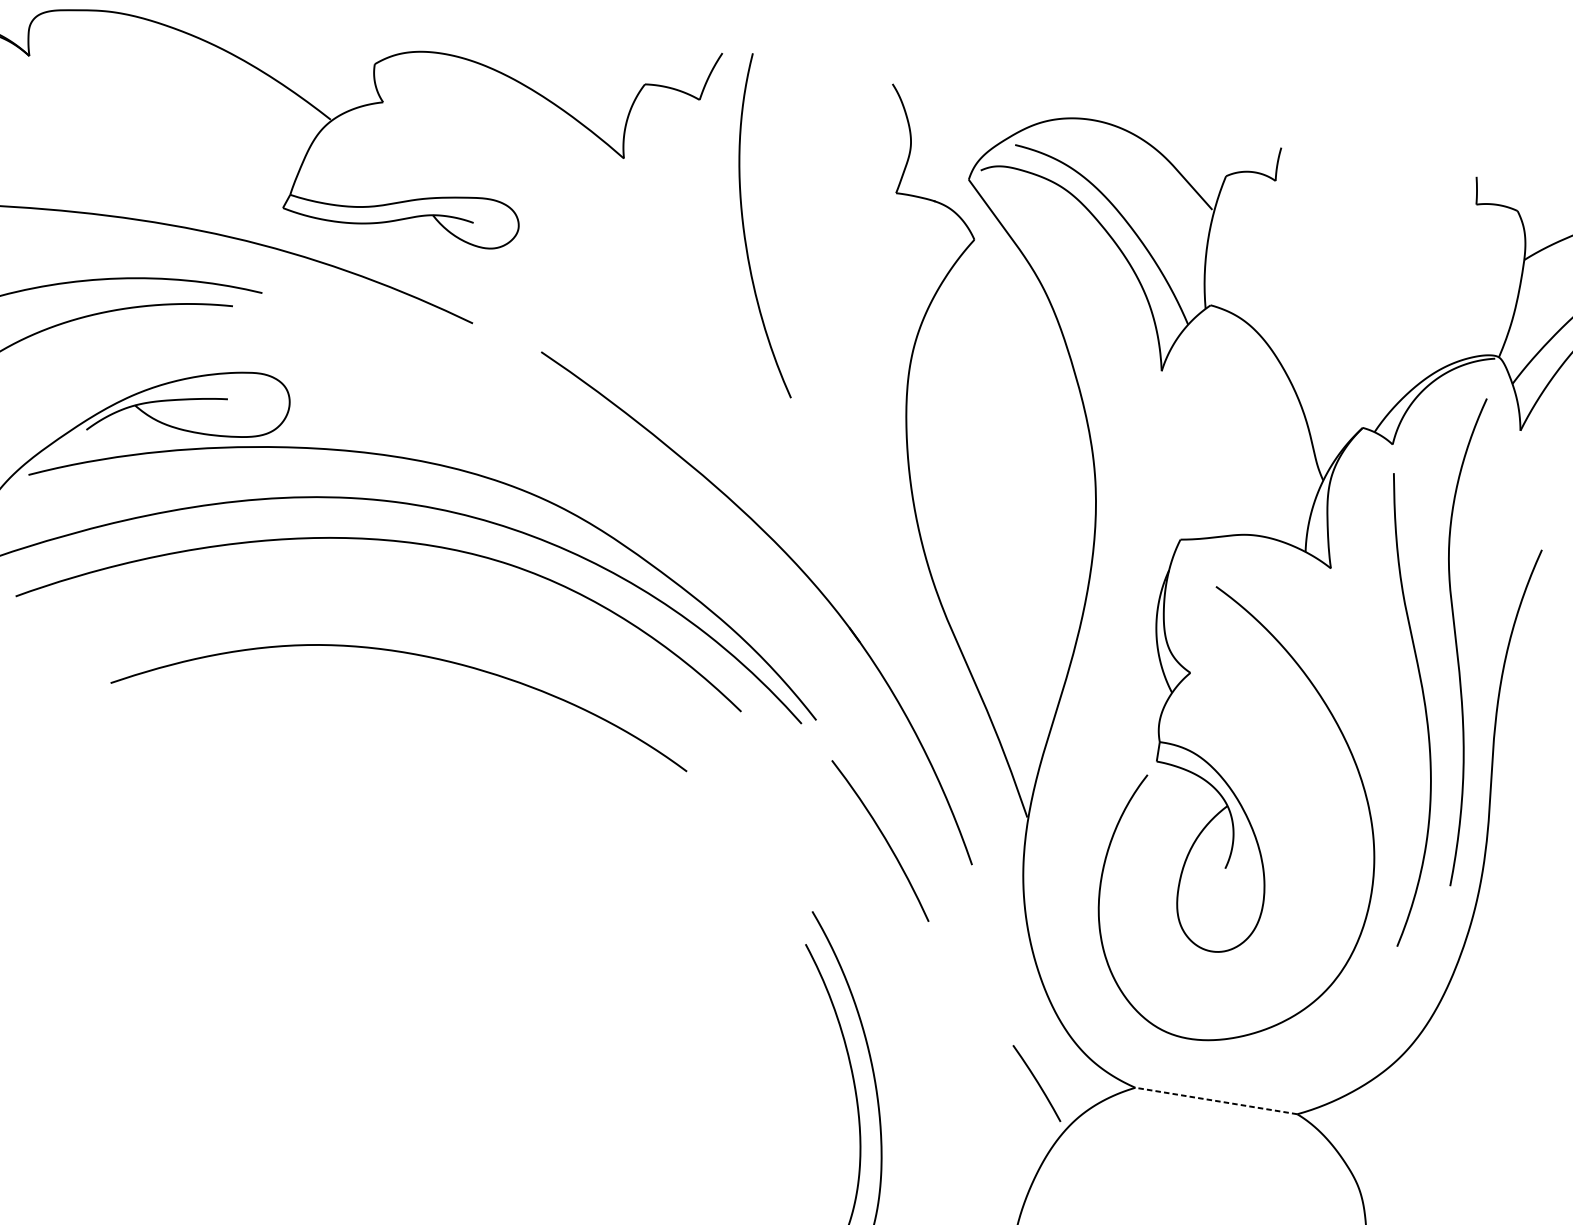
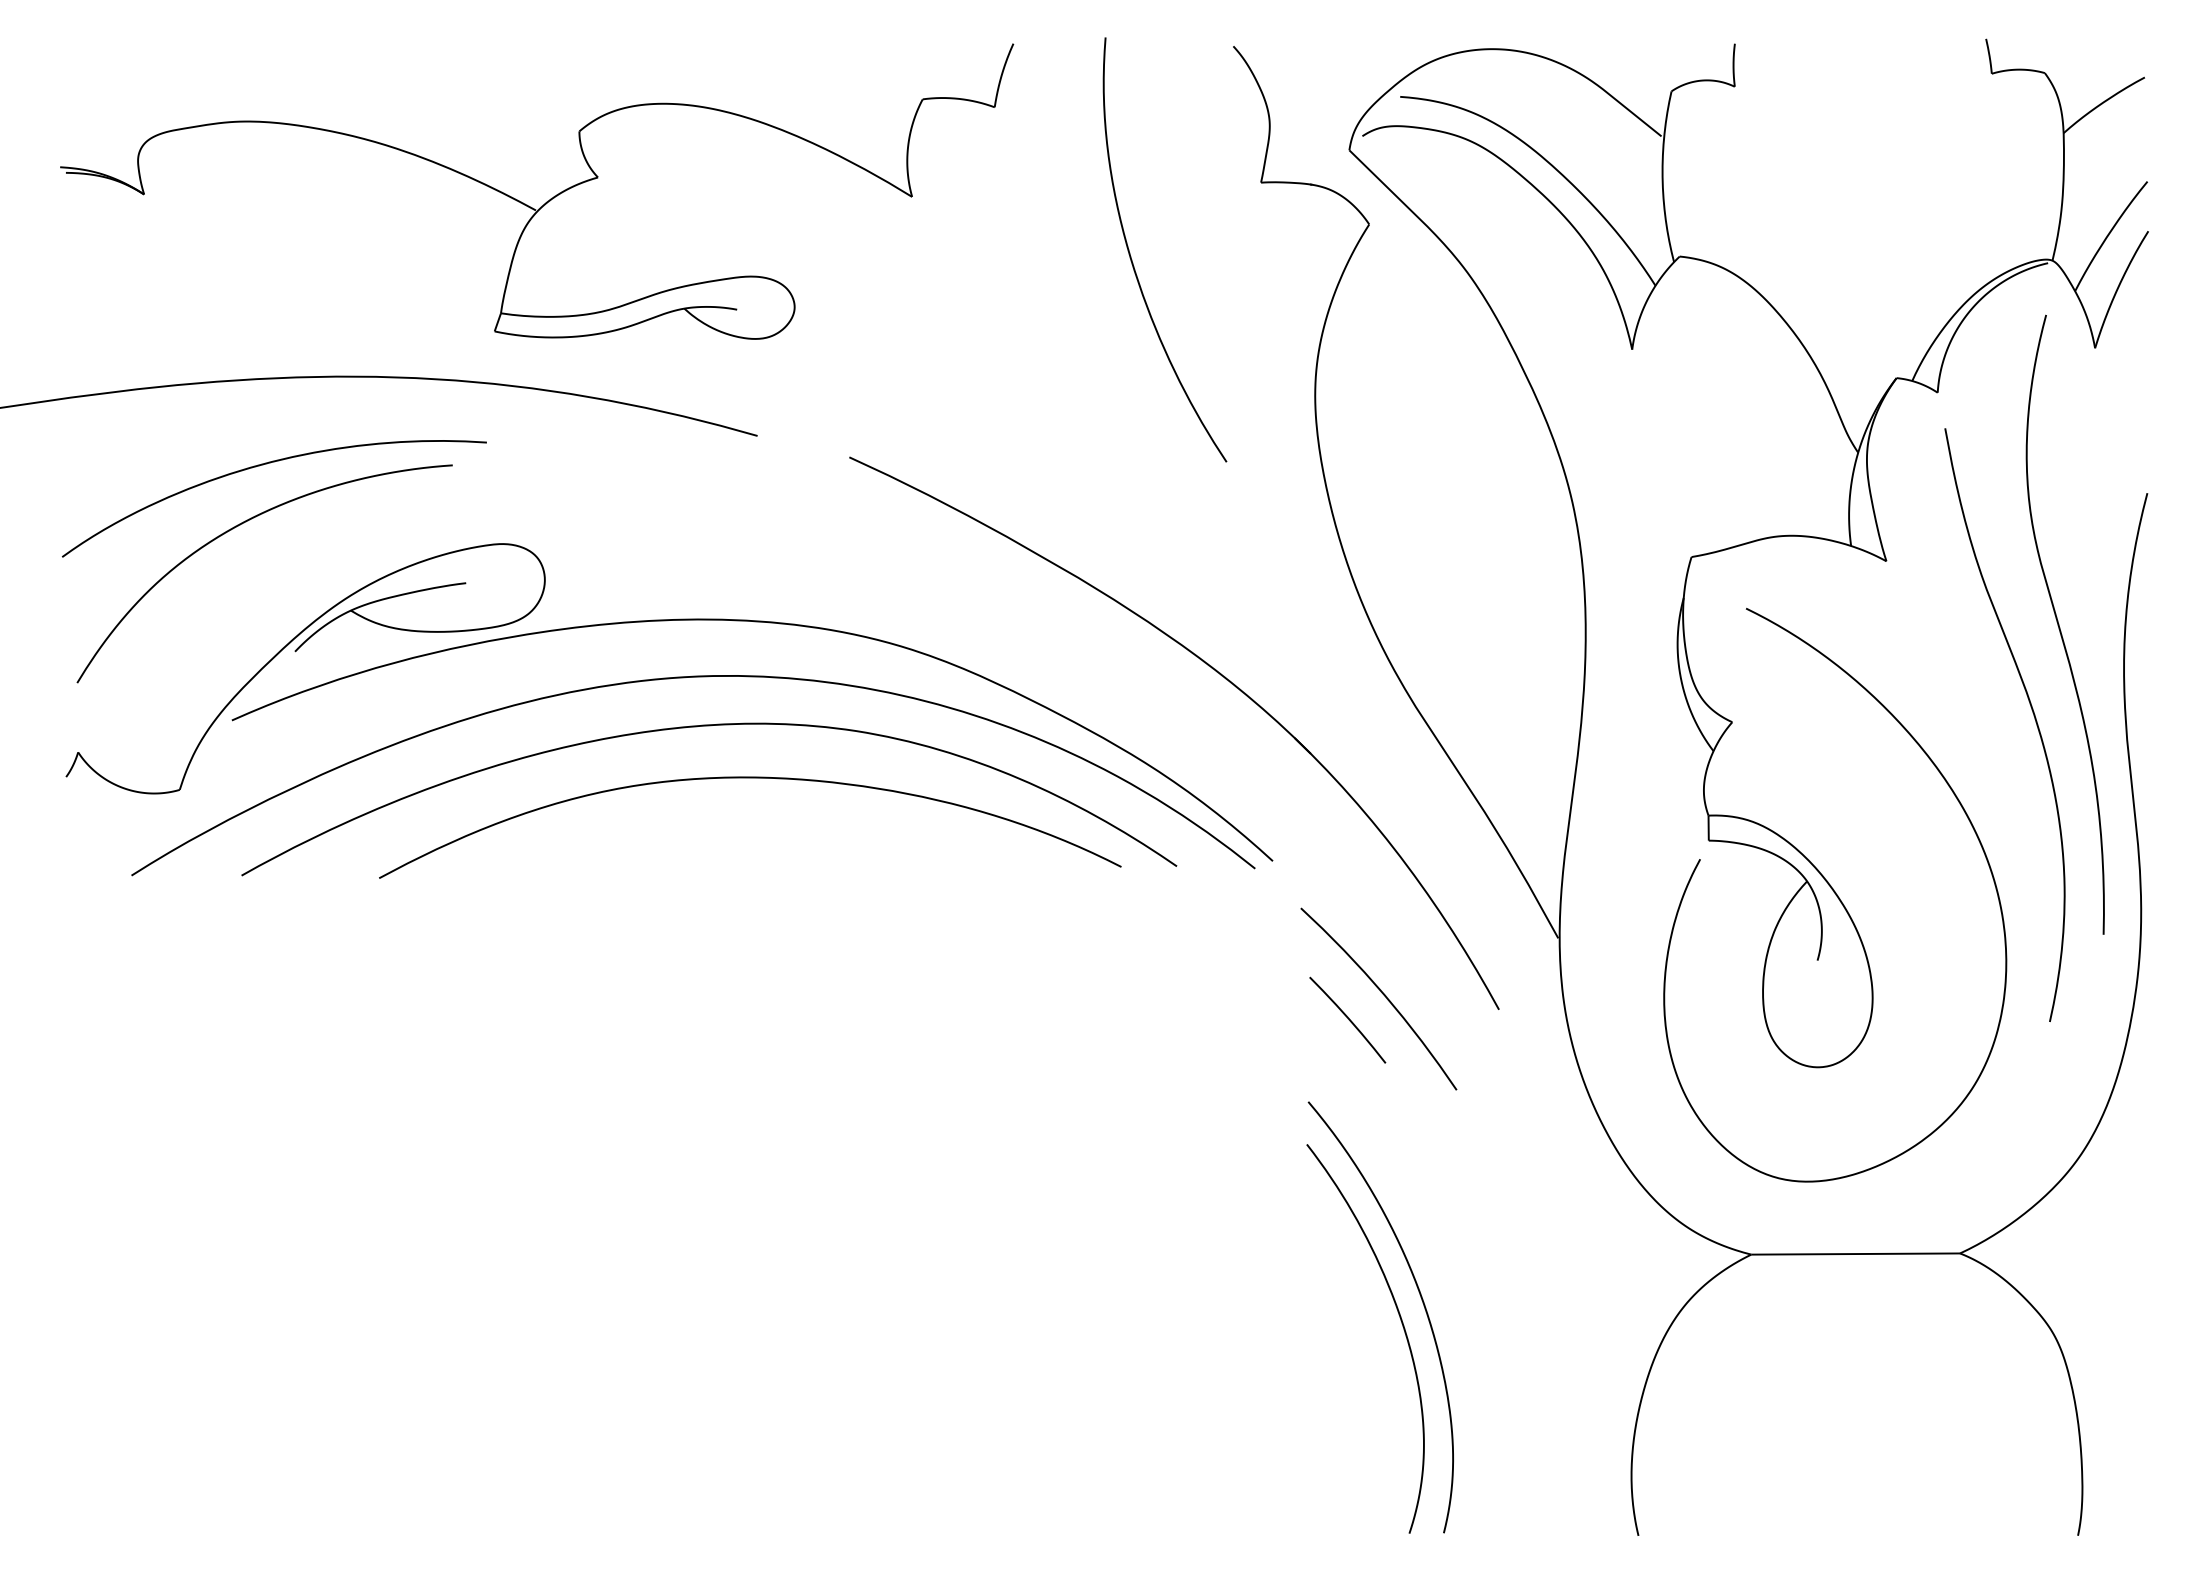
curve: (744, 228) -> (1132, 259), moved
curve: (411, 654) -> (750, 778), moved
curve: (1036, 1082) -> (1347, 1018), moved
line: (1216, 1101) -> (1855, 1254), dashed -> solid

